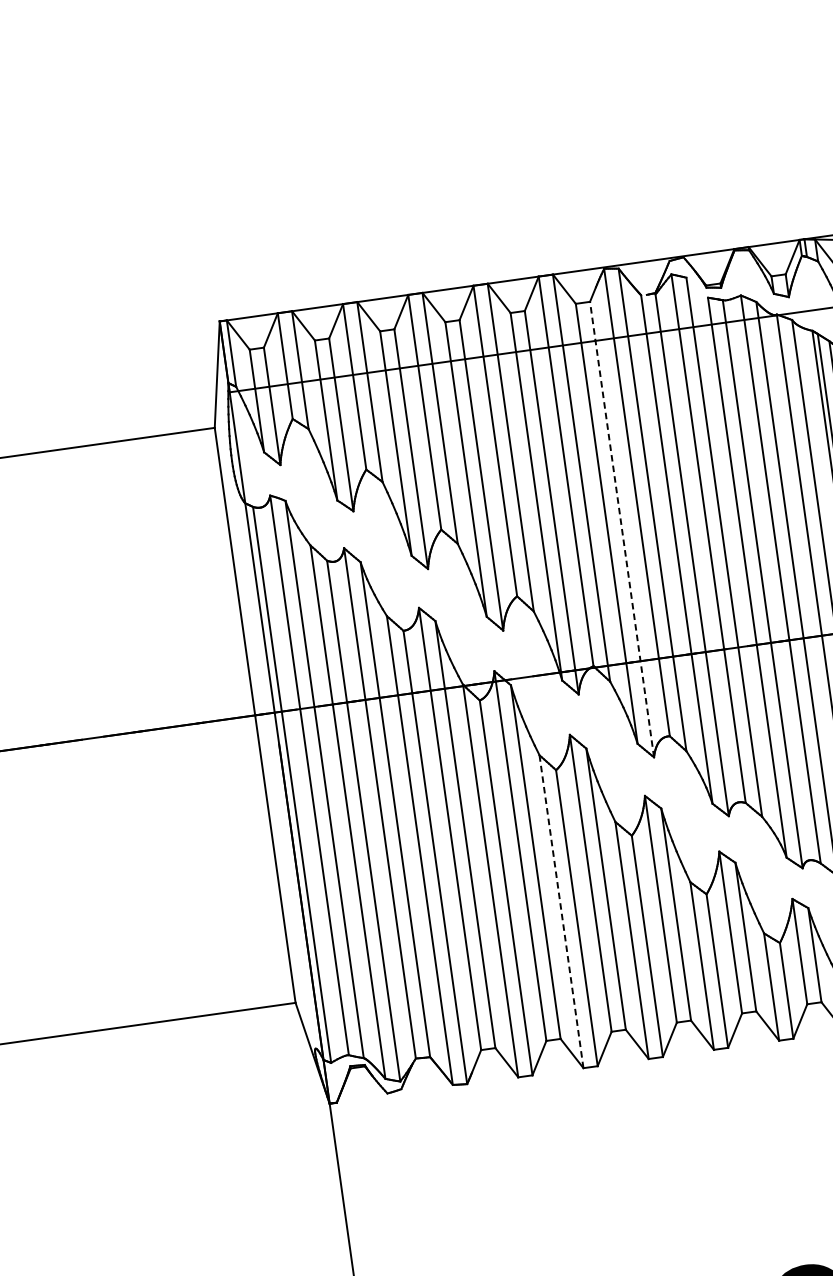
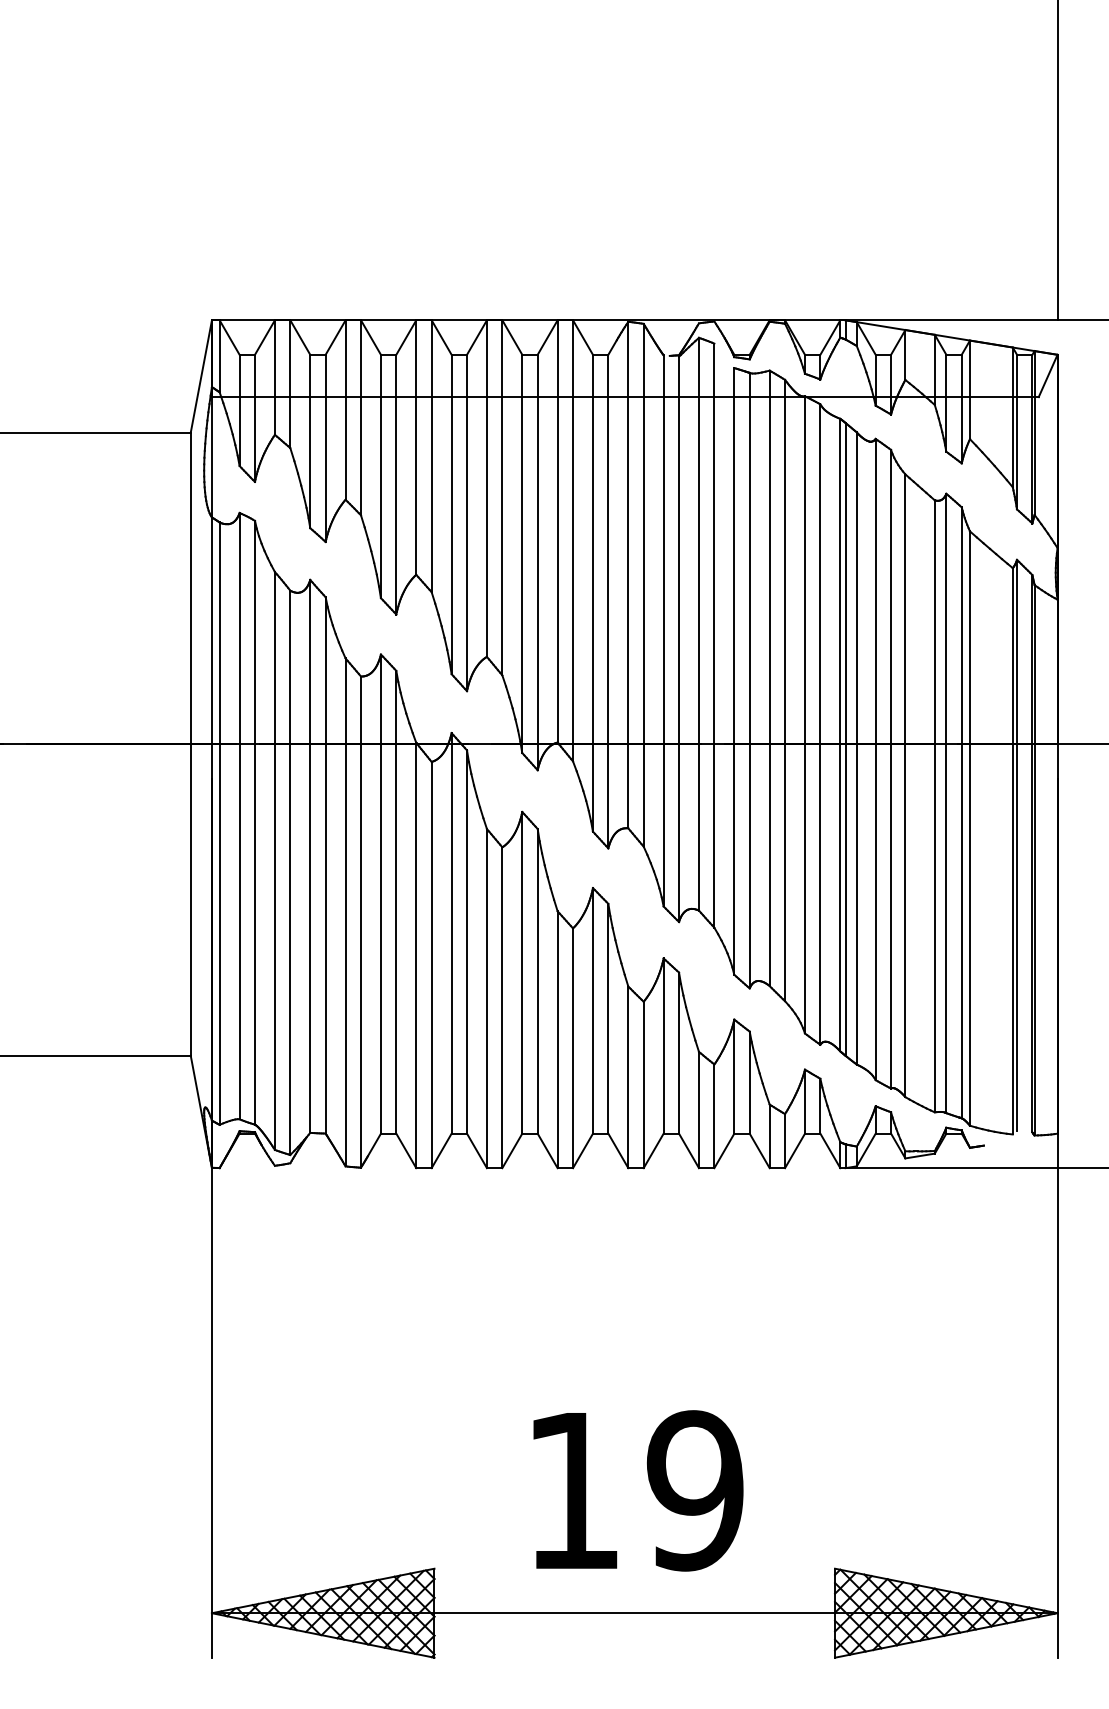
line: (622, 529) -> (608, 601), dashed -> solid
line: (561, 911) -> (486, 998), dashed -> solid

